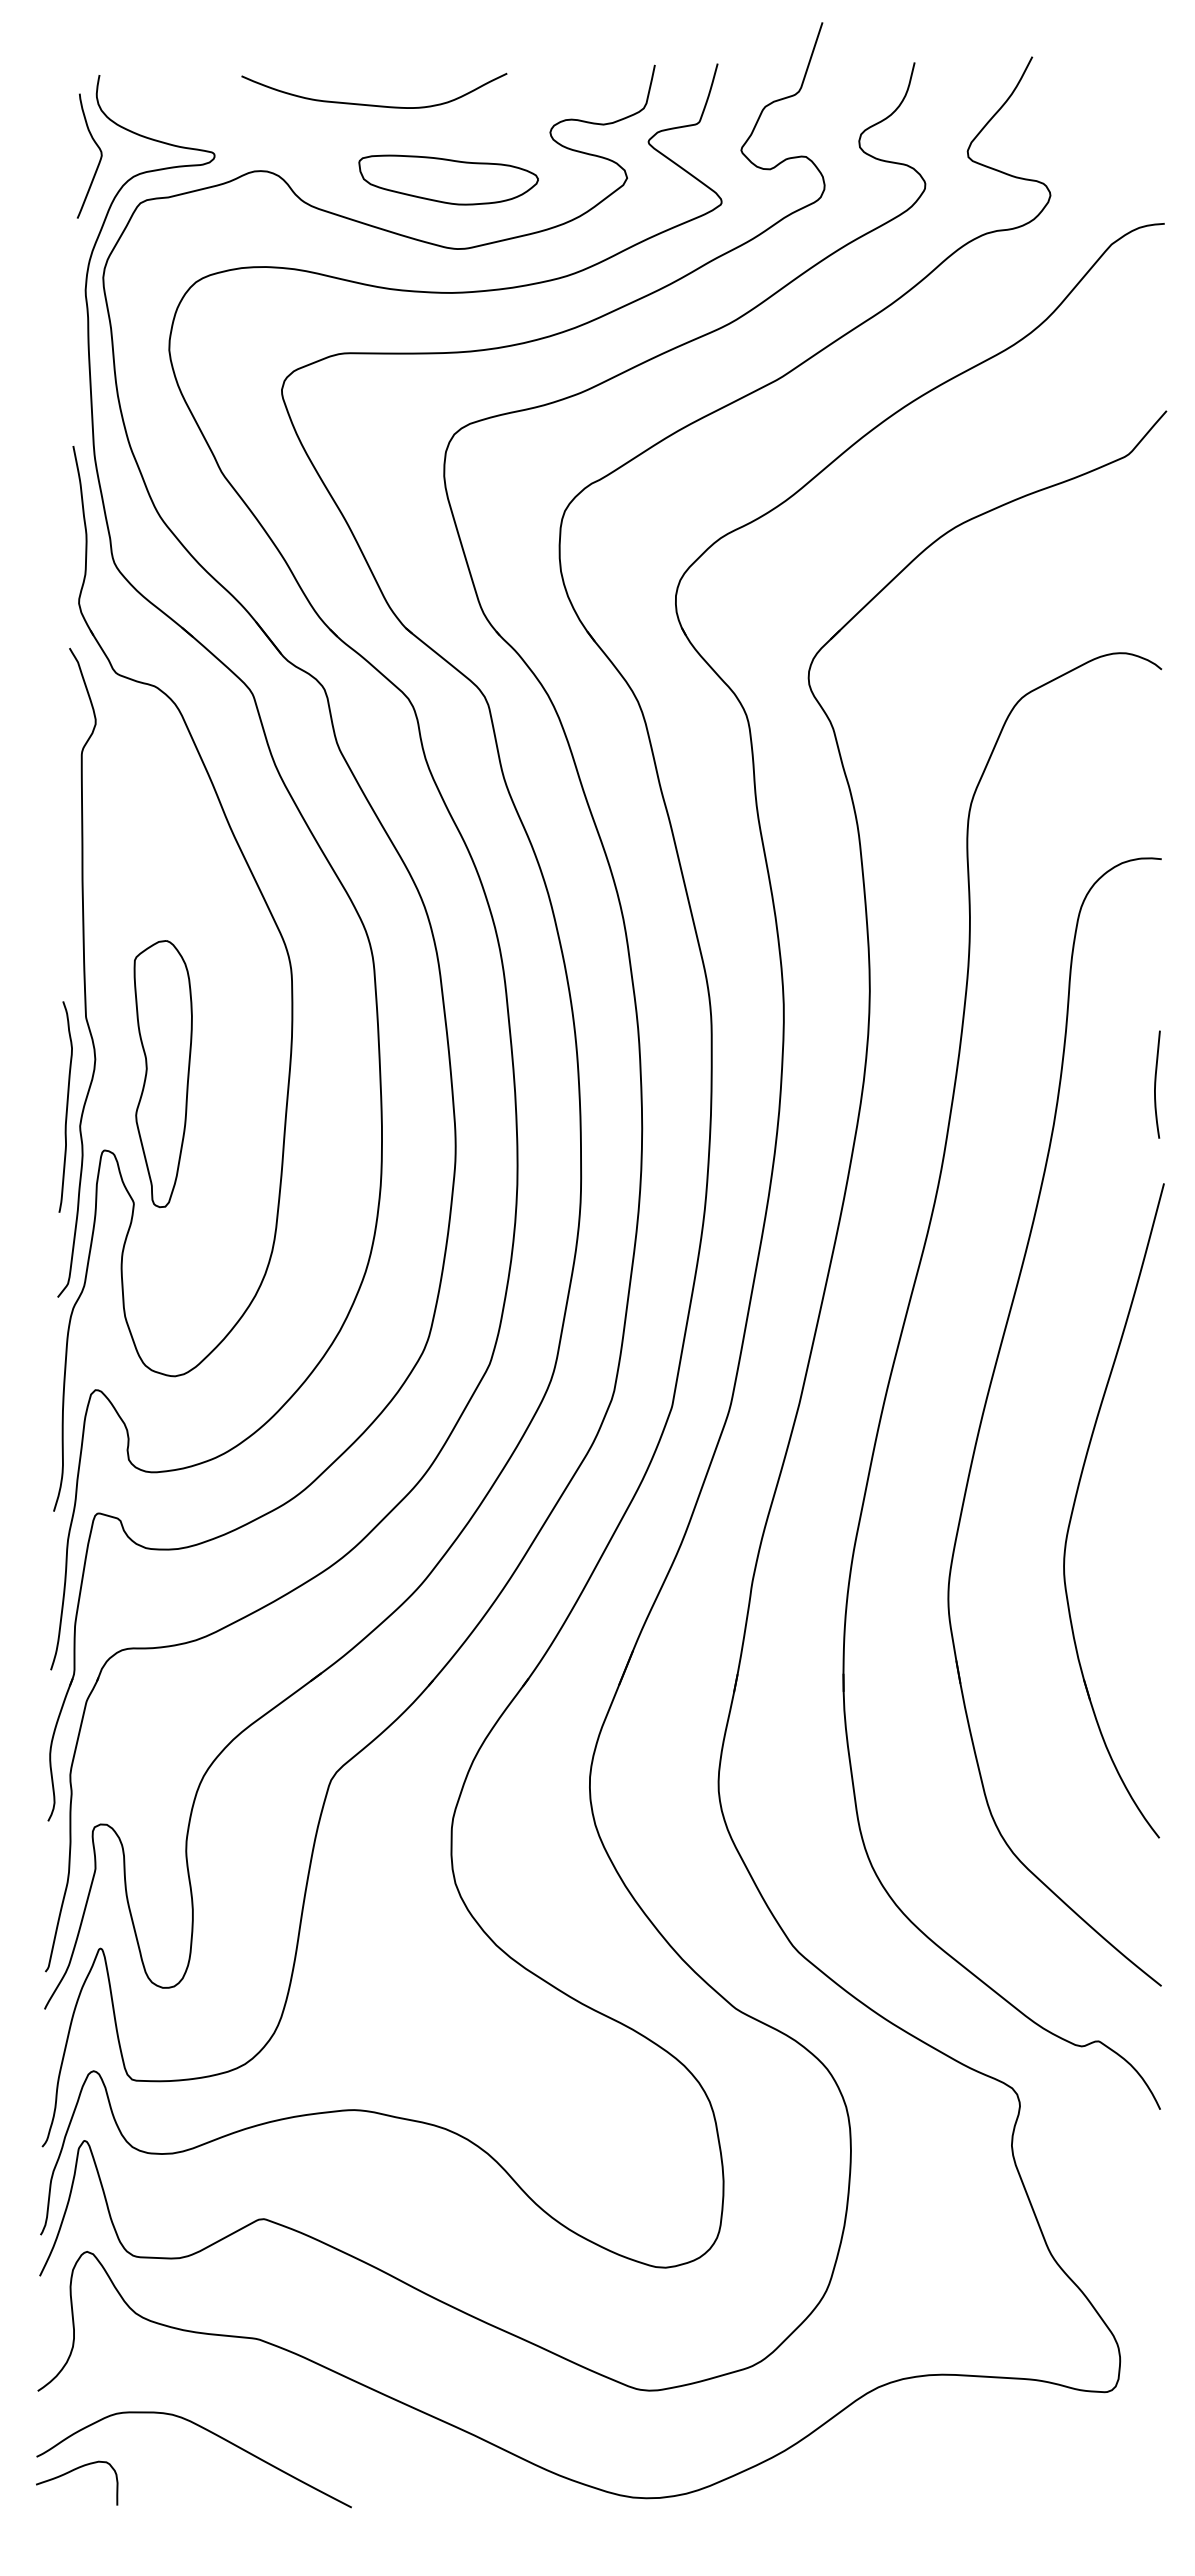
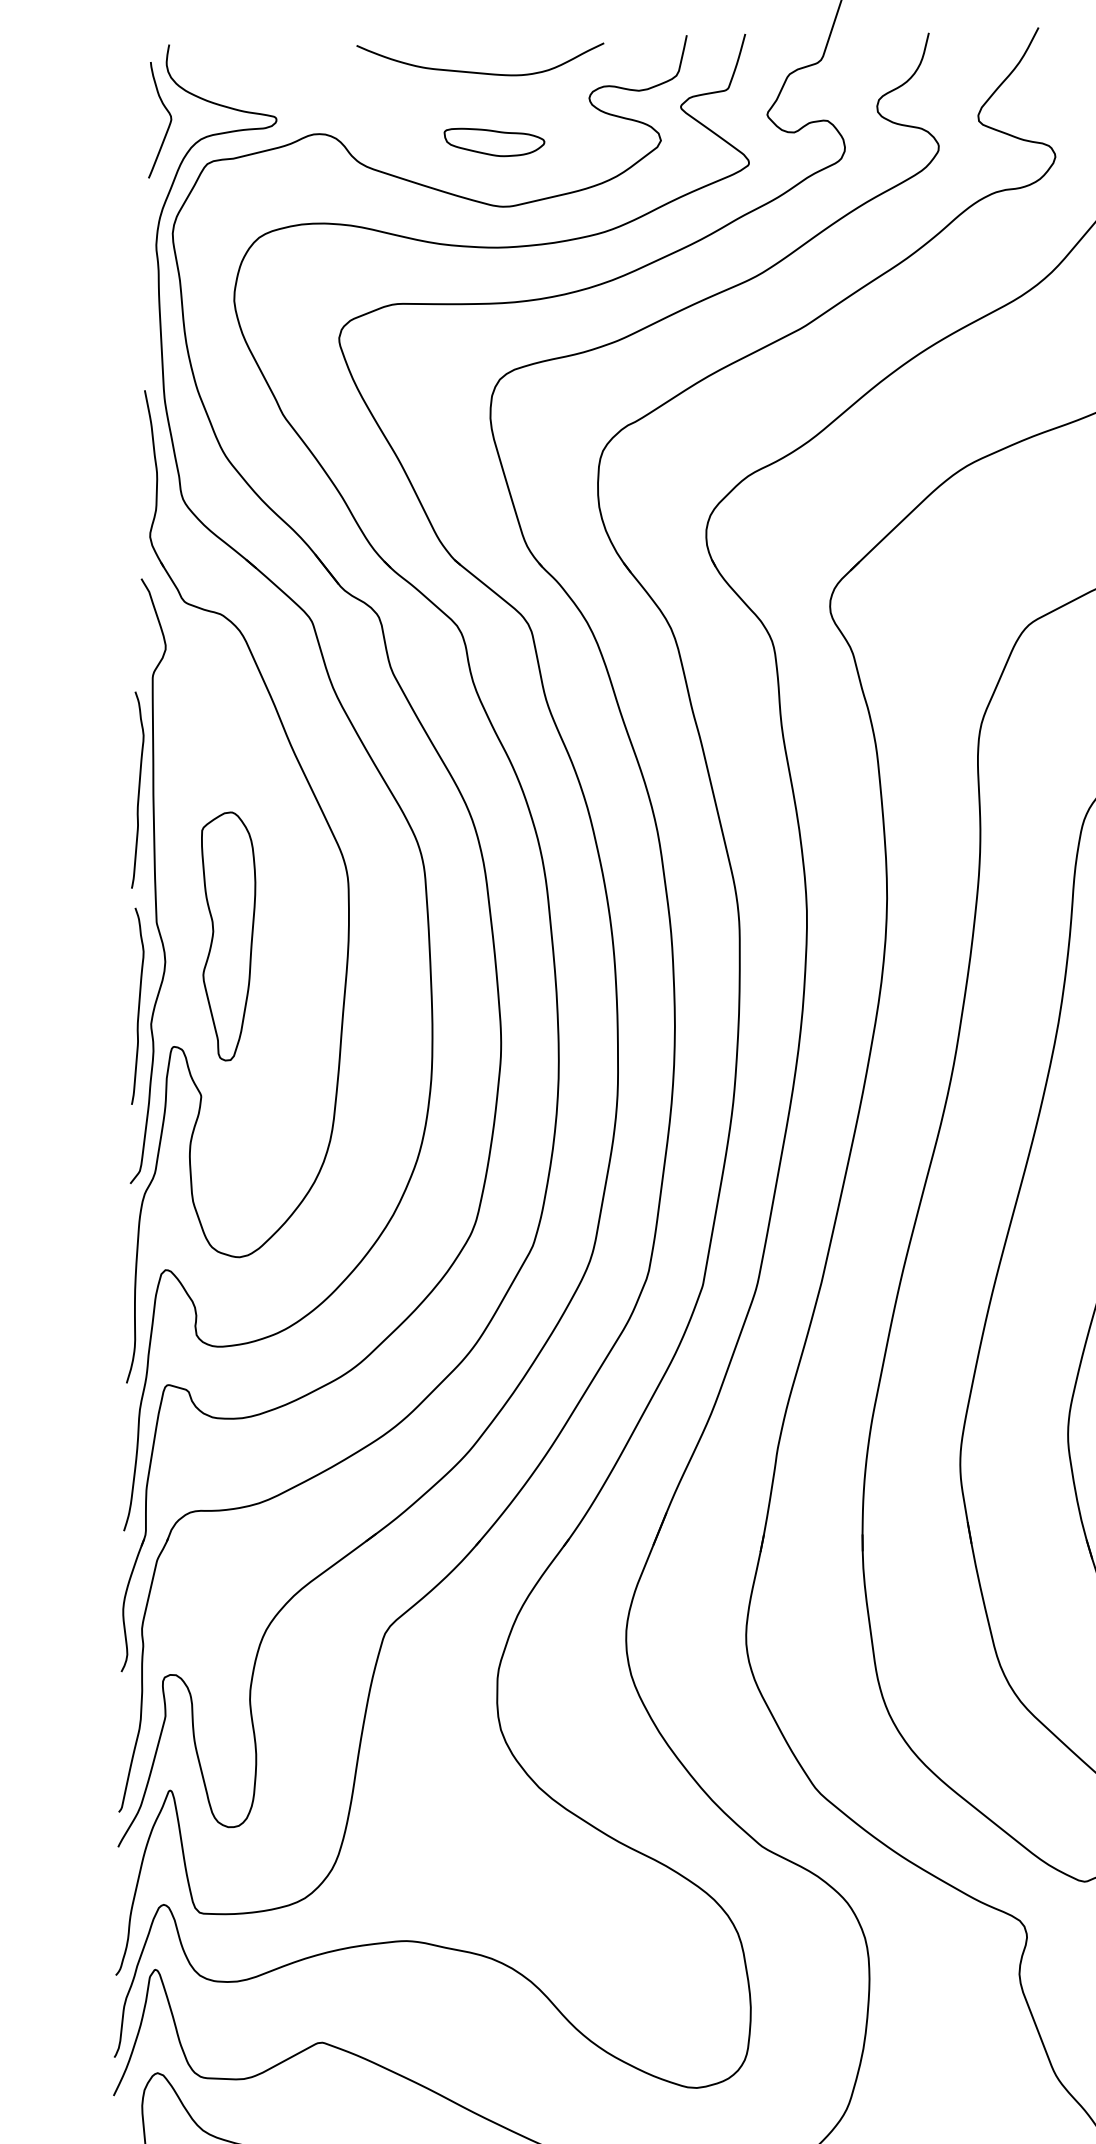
curve: (373, 104) -> (479, 72), moved
part: (448, 179) -> (494, 141), size x0.6
curve: (66, 874) -> (138, 789), added
part: (162, 1074) -> (227, 936), moved

